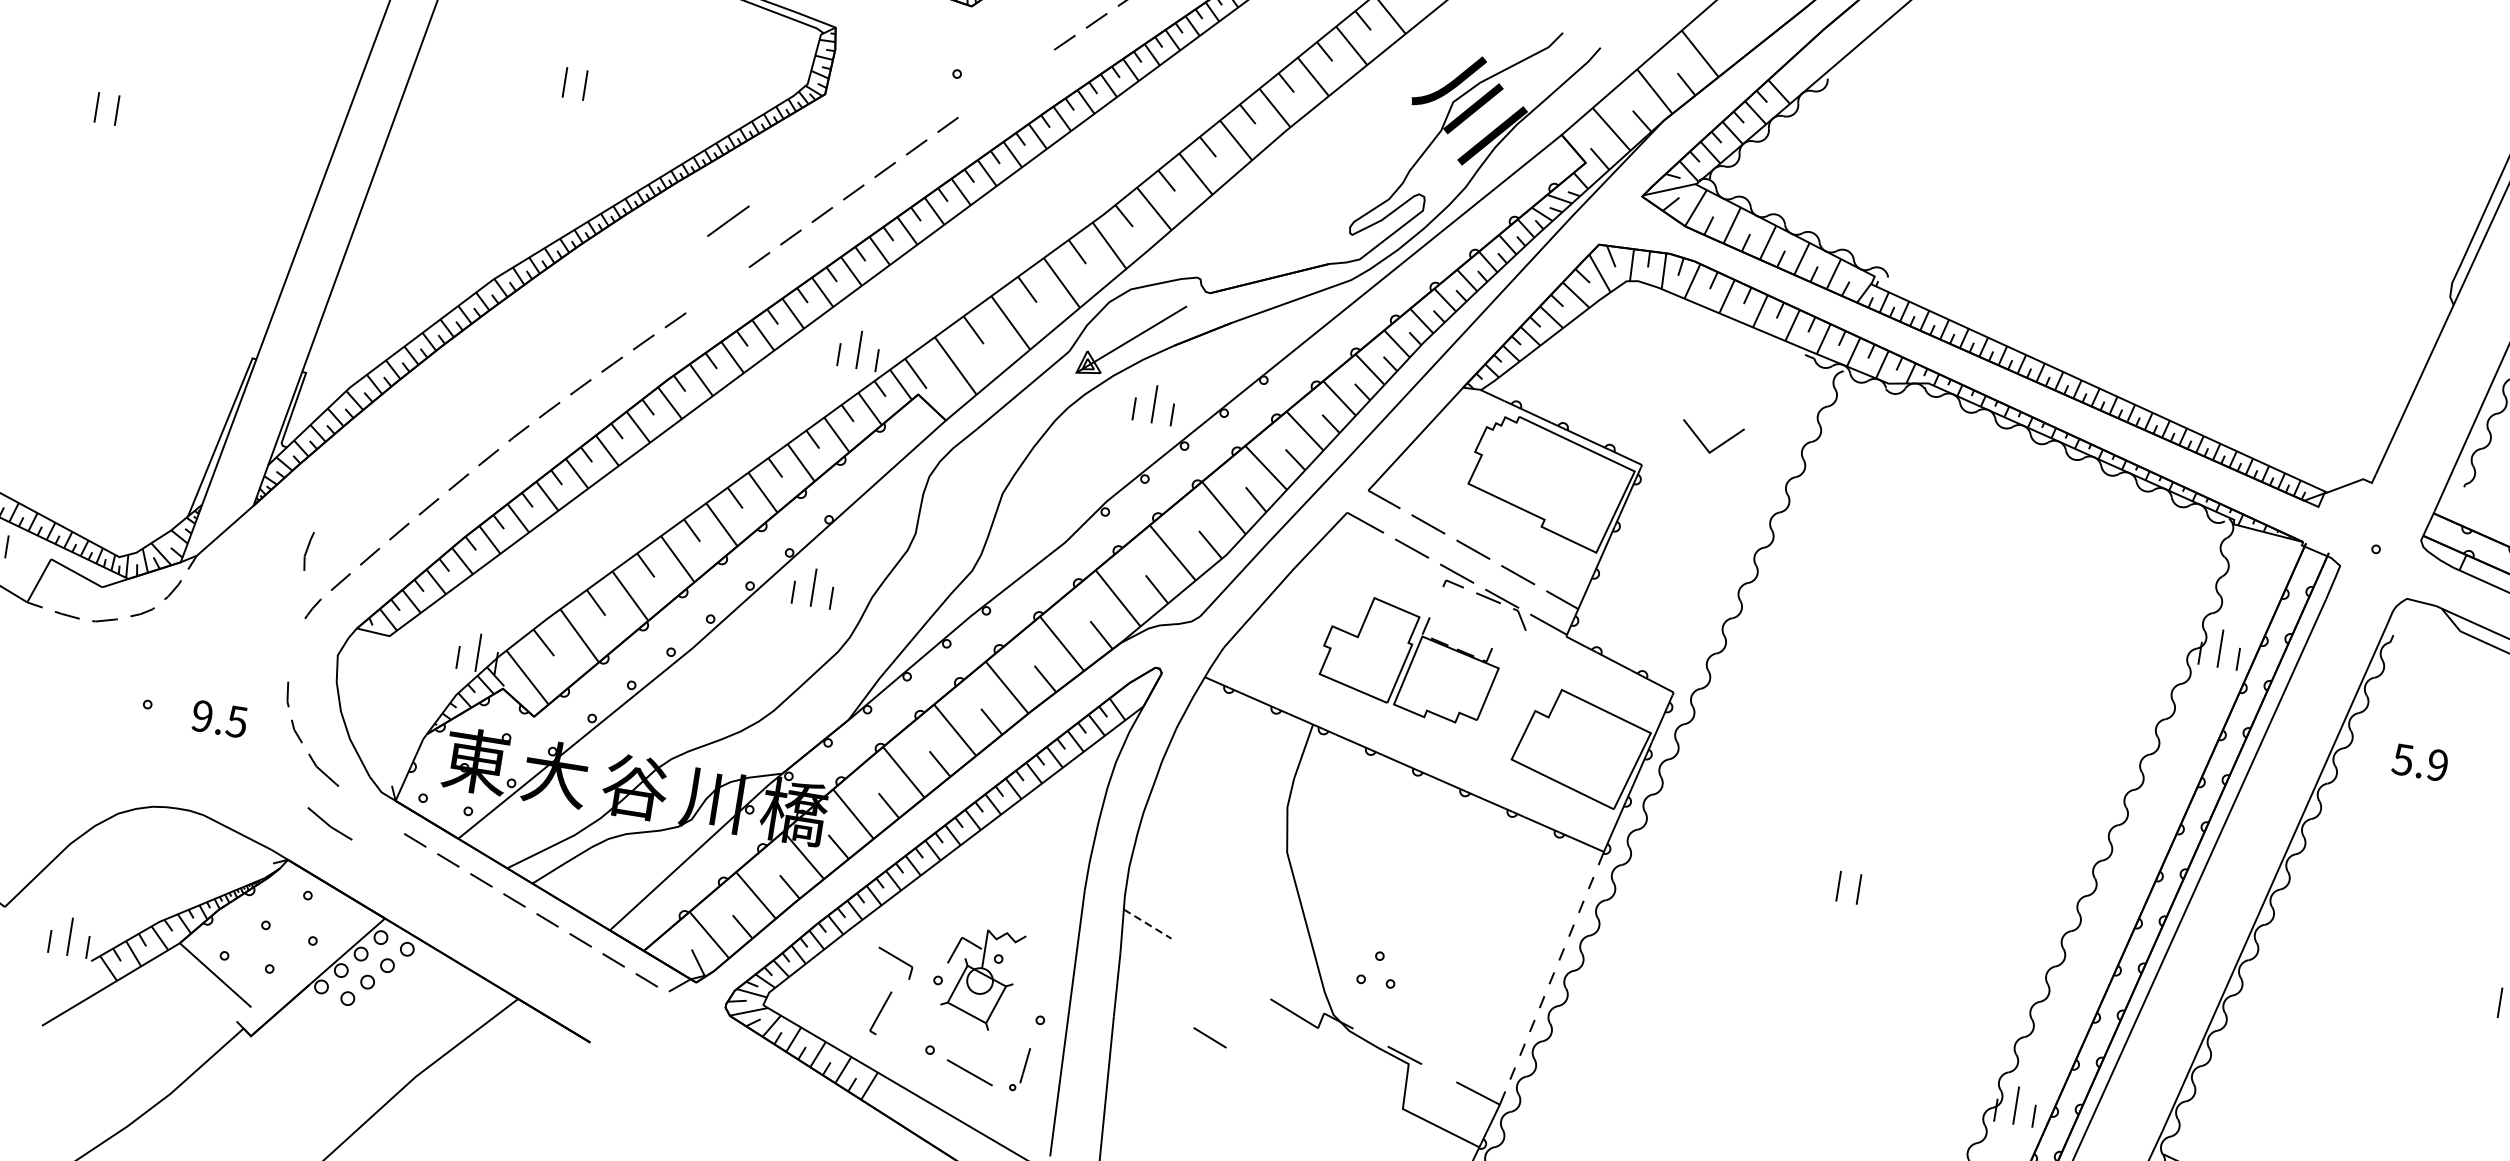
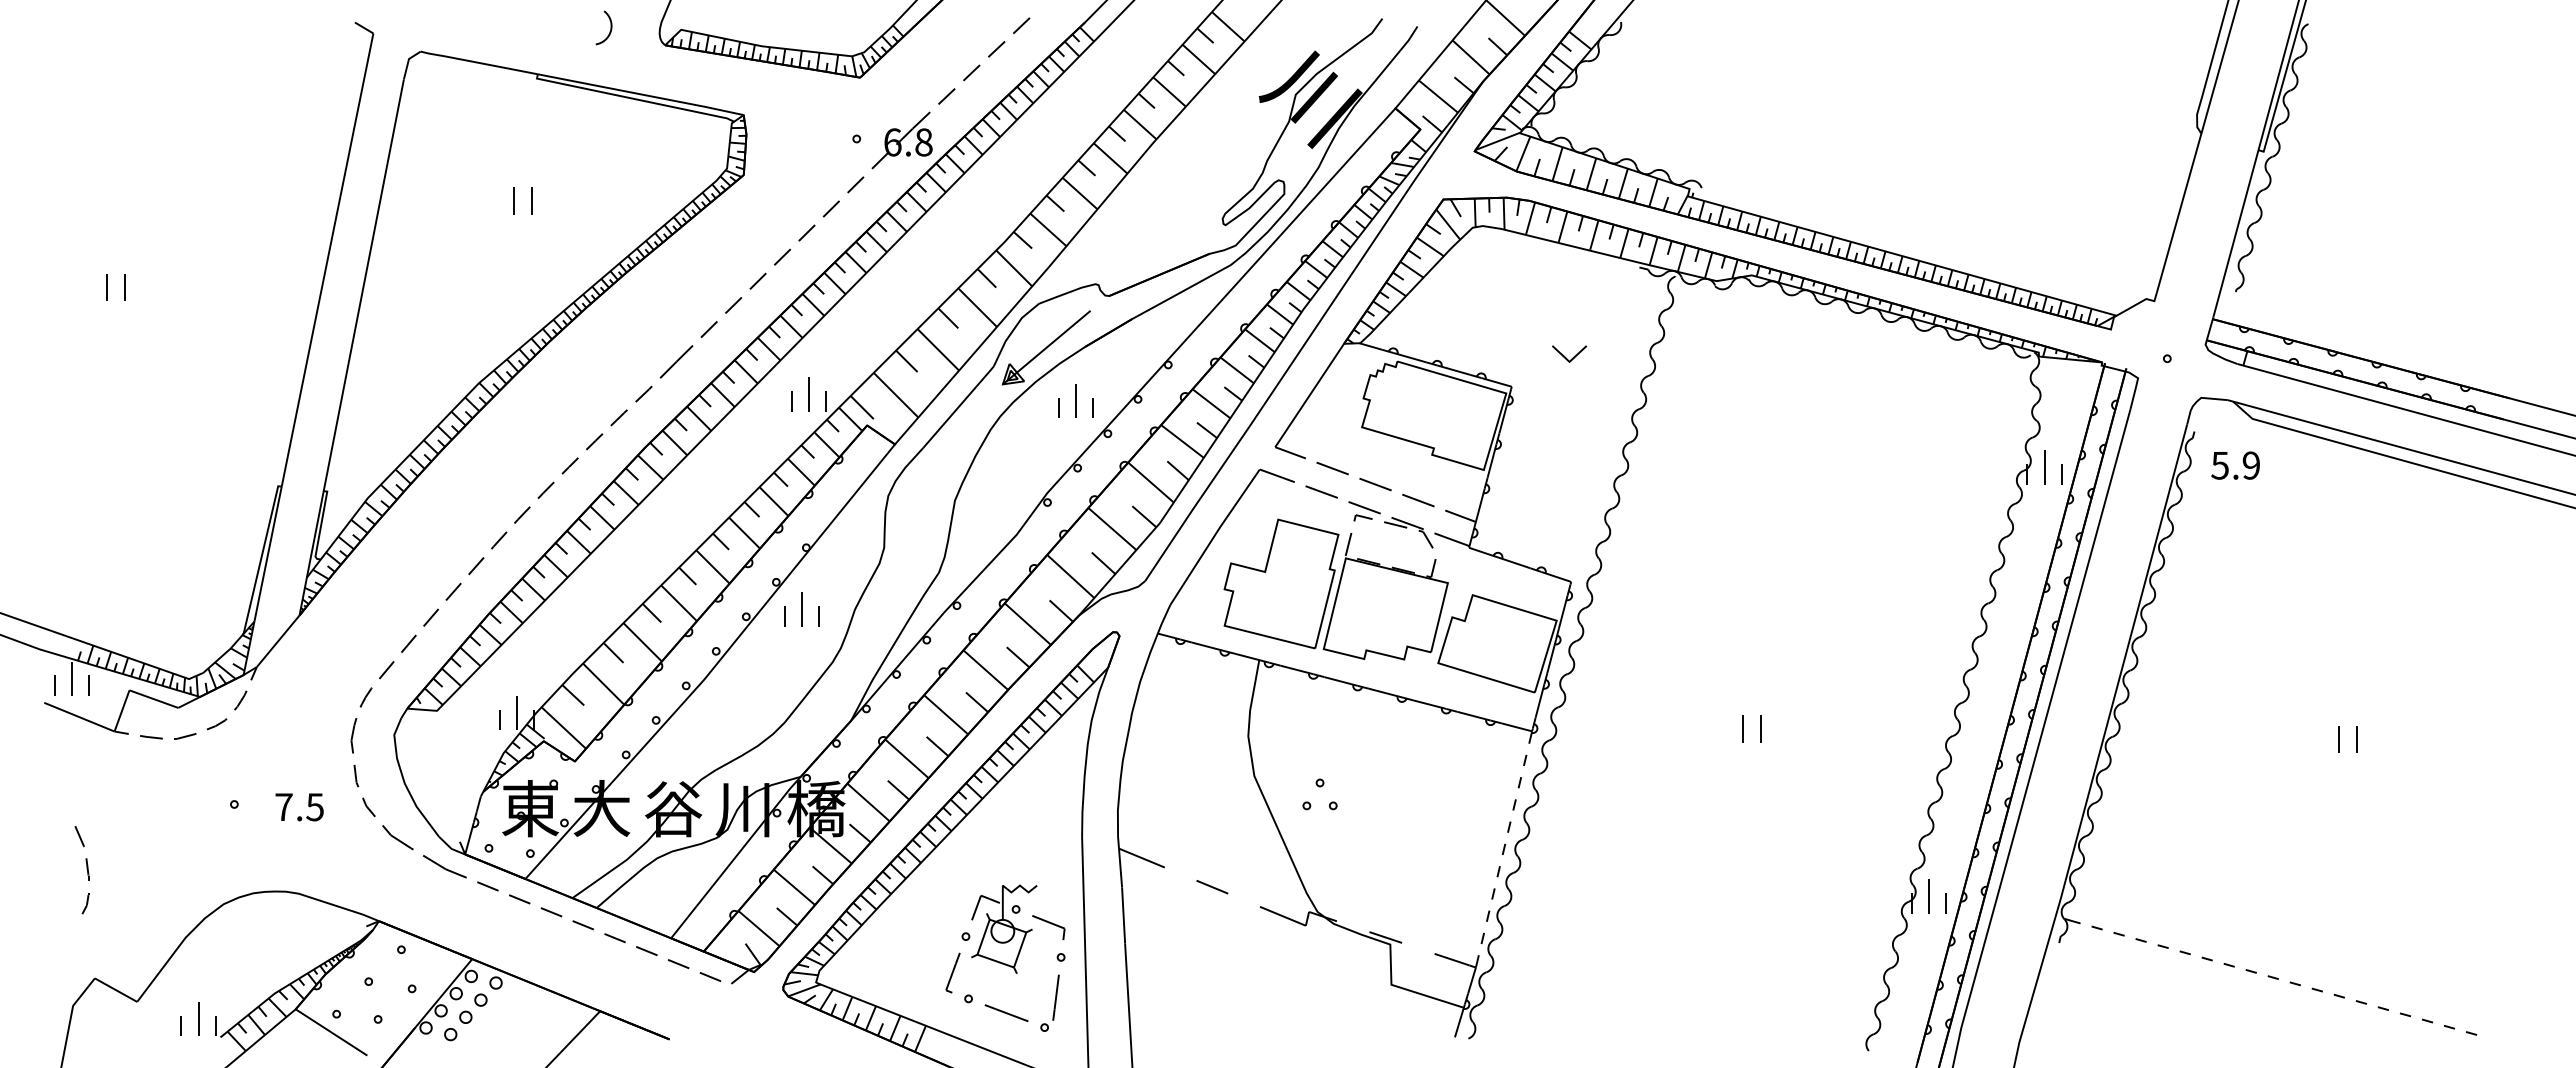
part: (1006, 83) -> (901, 140), added
line: (728, 220) -> (676, 361), moved
part: (1712, 438) -> (1569, 353), size x0.62
part: (307, 550) -> (353, 735), moved
part: (1410, 659) -> (1335, 589), size x1.43
text: (201, 716) -> (283, 807), 9.5 -> 7.5
text: (2420, 762) -> (2235, 465), moved
part: (329, 823) -> (444, 866), moved
line: (1147, 924) -> (1141, 858), dashed -> solid
part: (1378, 961) -> (1319, 787), moved
part: (894, 963) -> (1048, 927), moved
part: (880, 1012) -> (952, 972), moved
line: (1210, 1038) -> (1212, 887), moved
part: (1019, 1068) -> (1049, 1002), size x1.43

